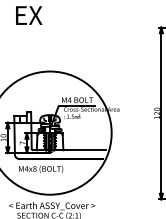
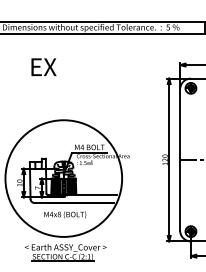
hatch: (41, 141) -> (55, 186), added
hatch: (59, 141) -> (72, 186), added
text: (41, 168) -> (65, 214), moved

